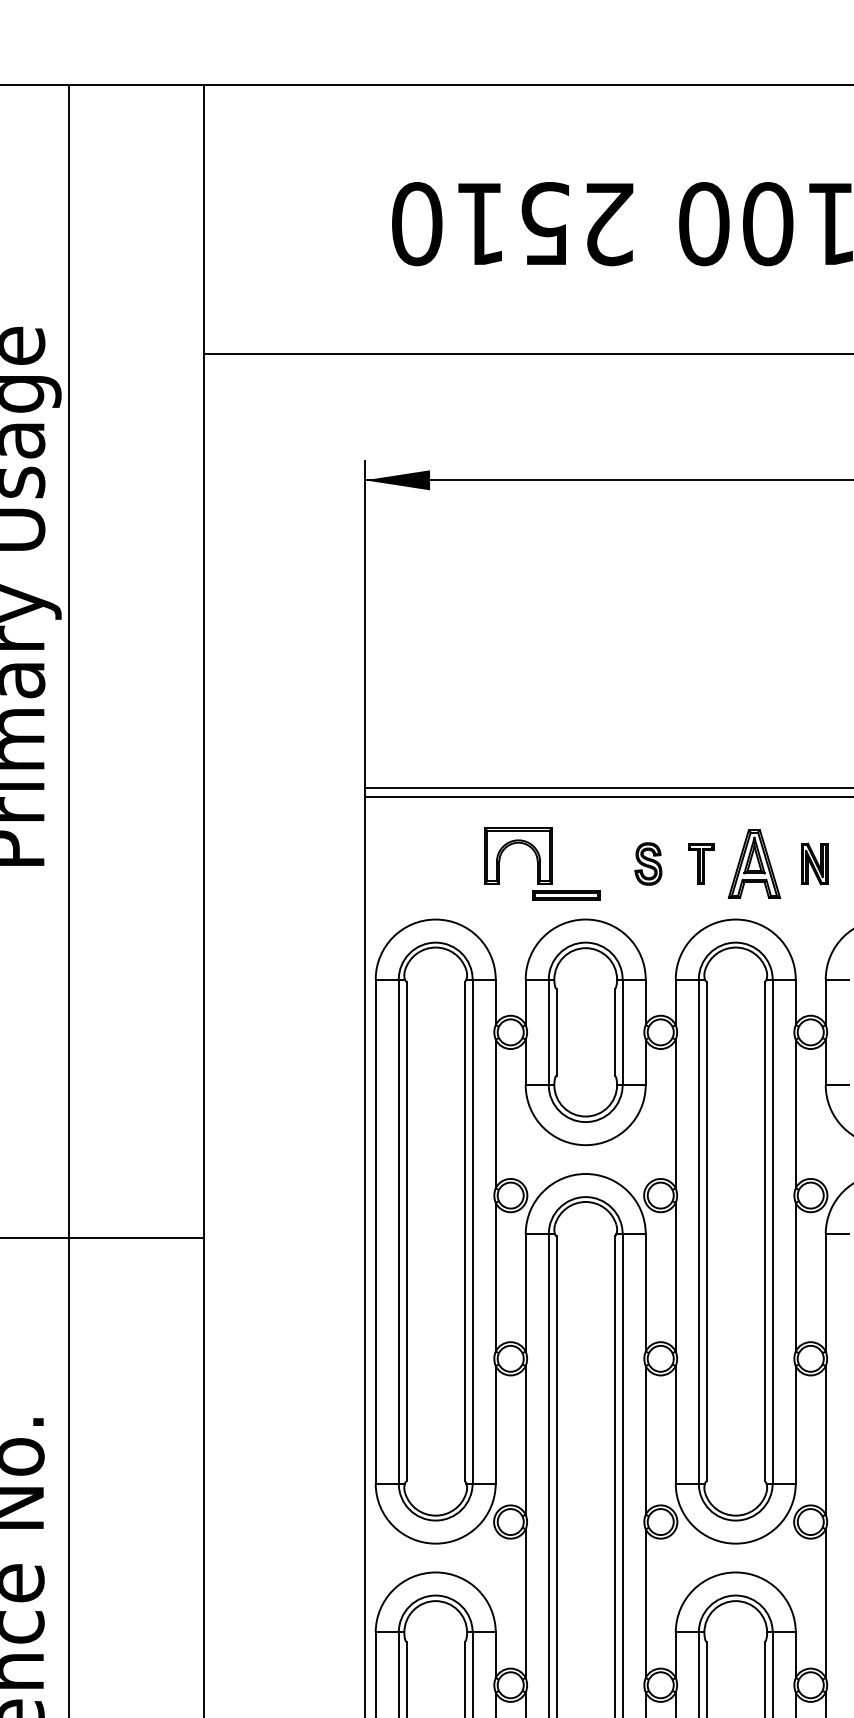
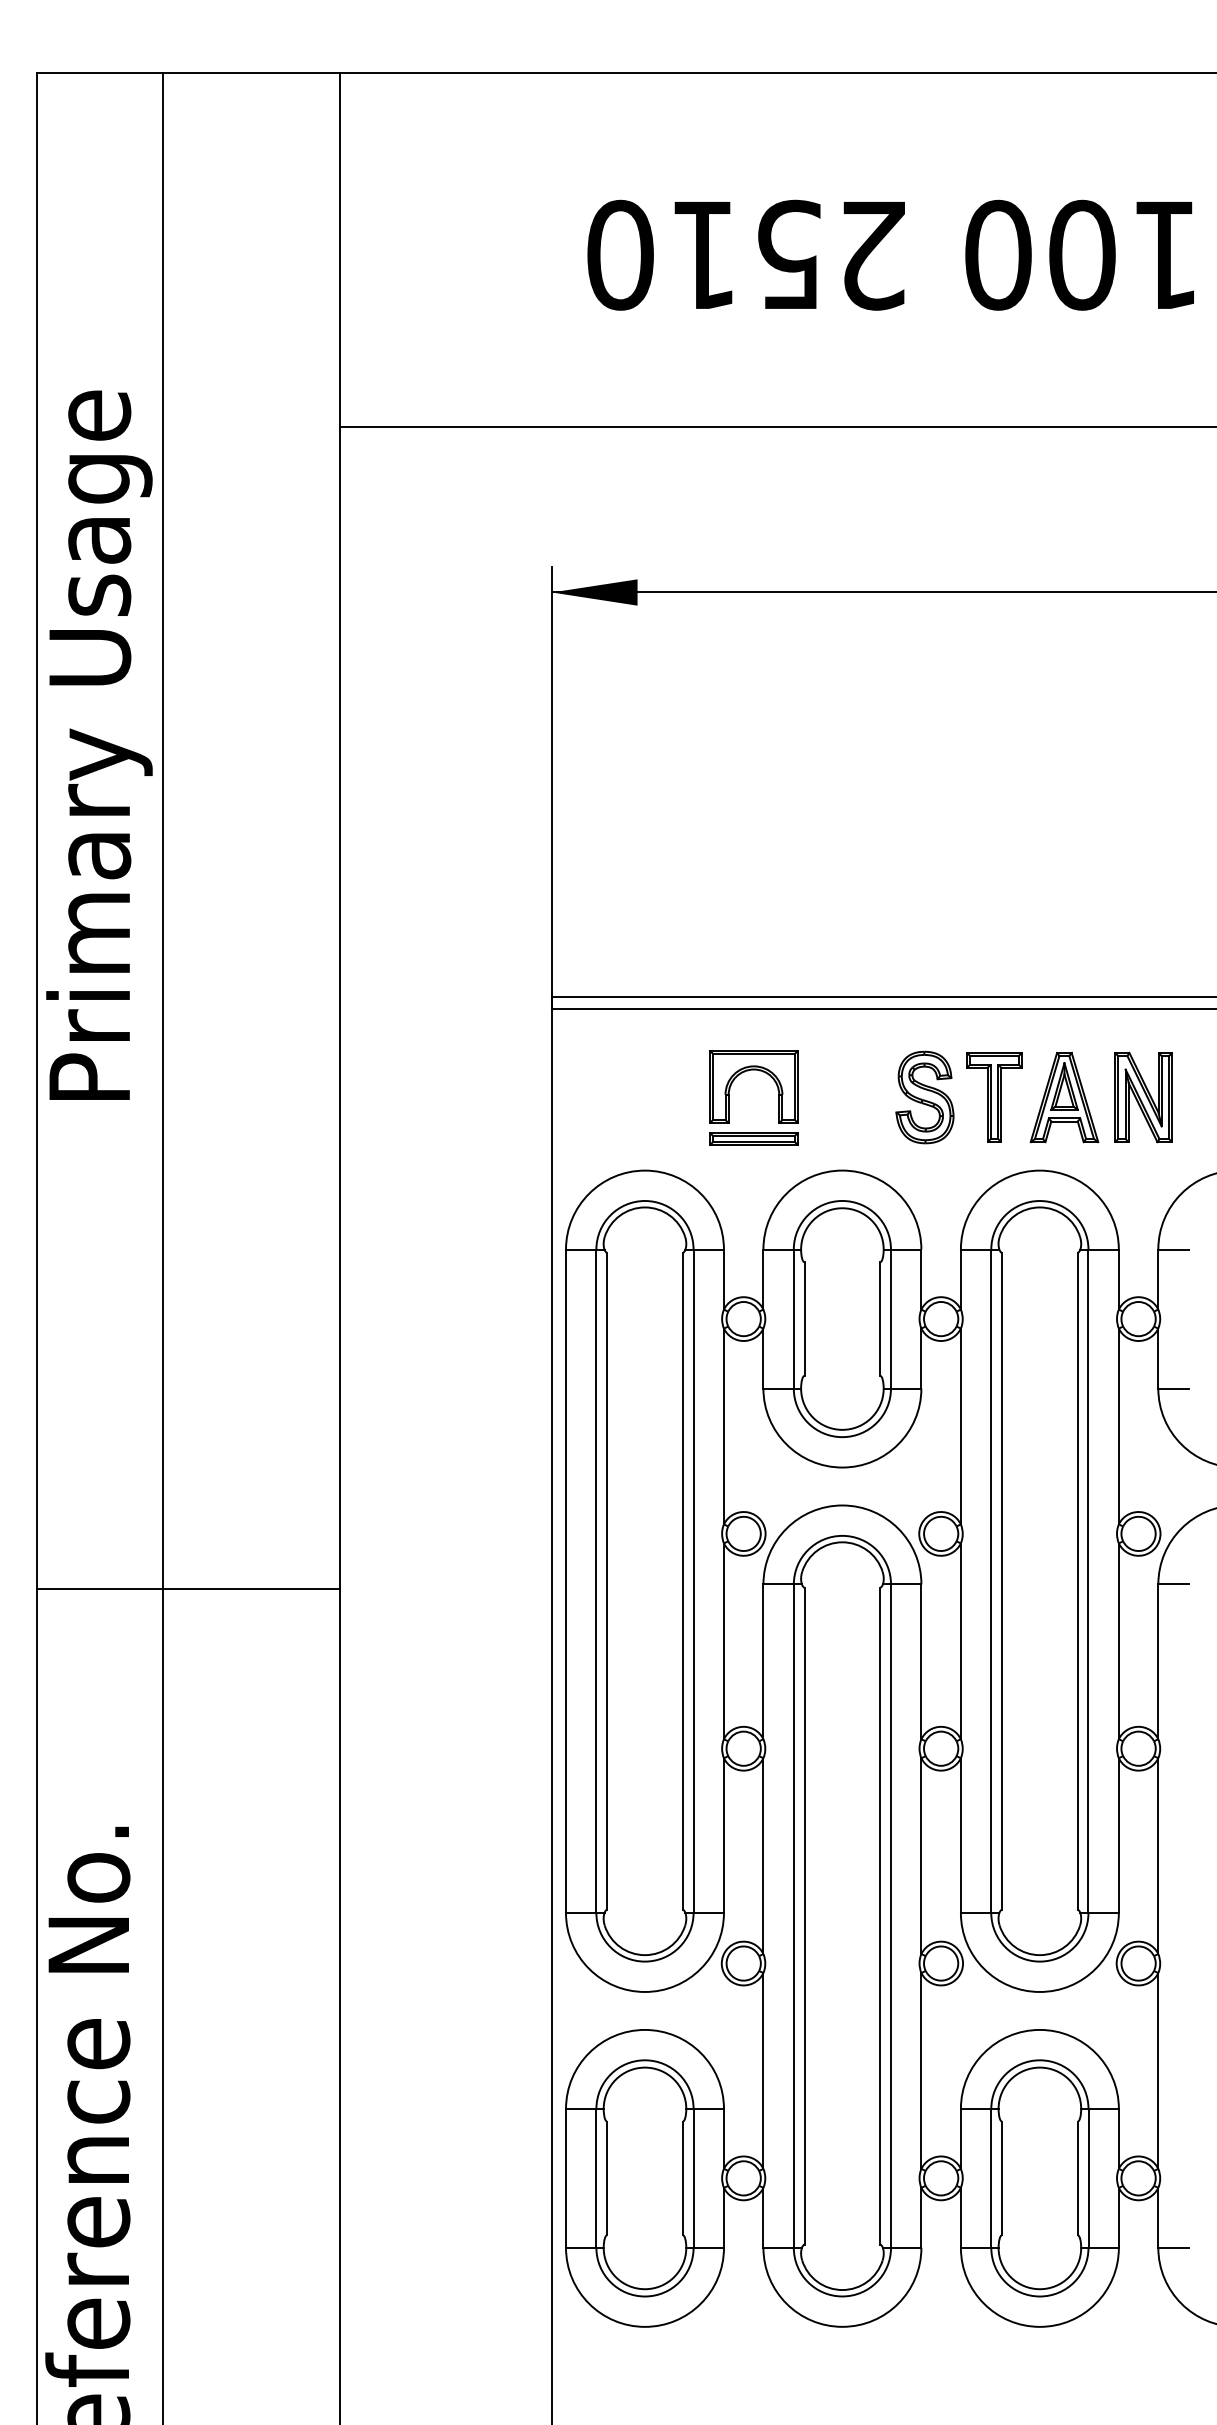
part: (648, 864) -> (924, 1097), size x1.67
part: (701, 864) -> (994, 1097), size x1.67
part: (814, 864) -> (1143, 1097), size x1.67
part: (566, 895) -> (753, 1138), moved

